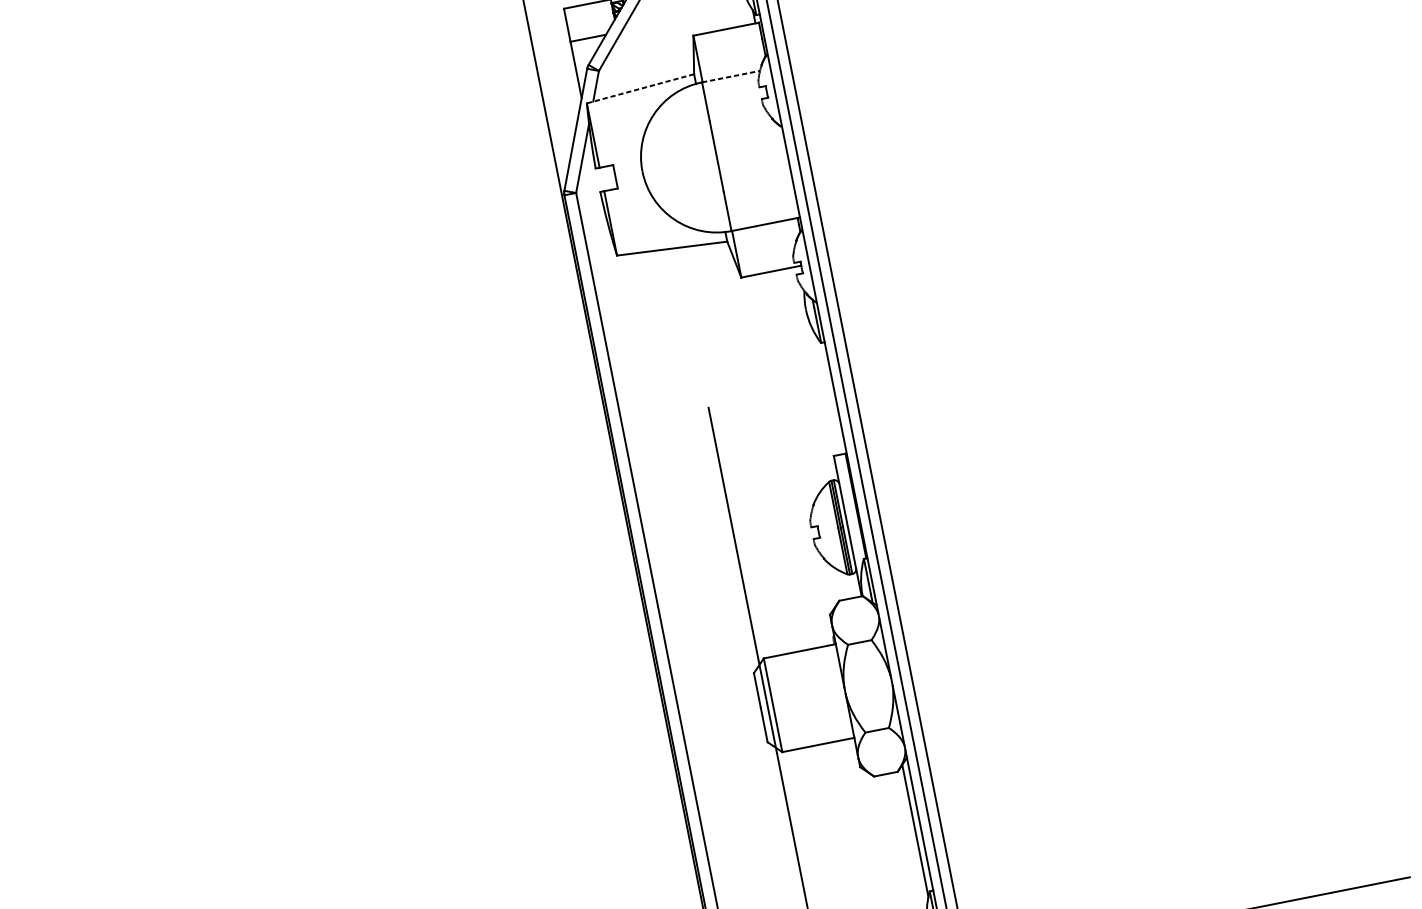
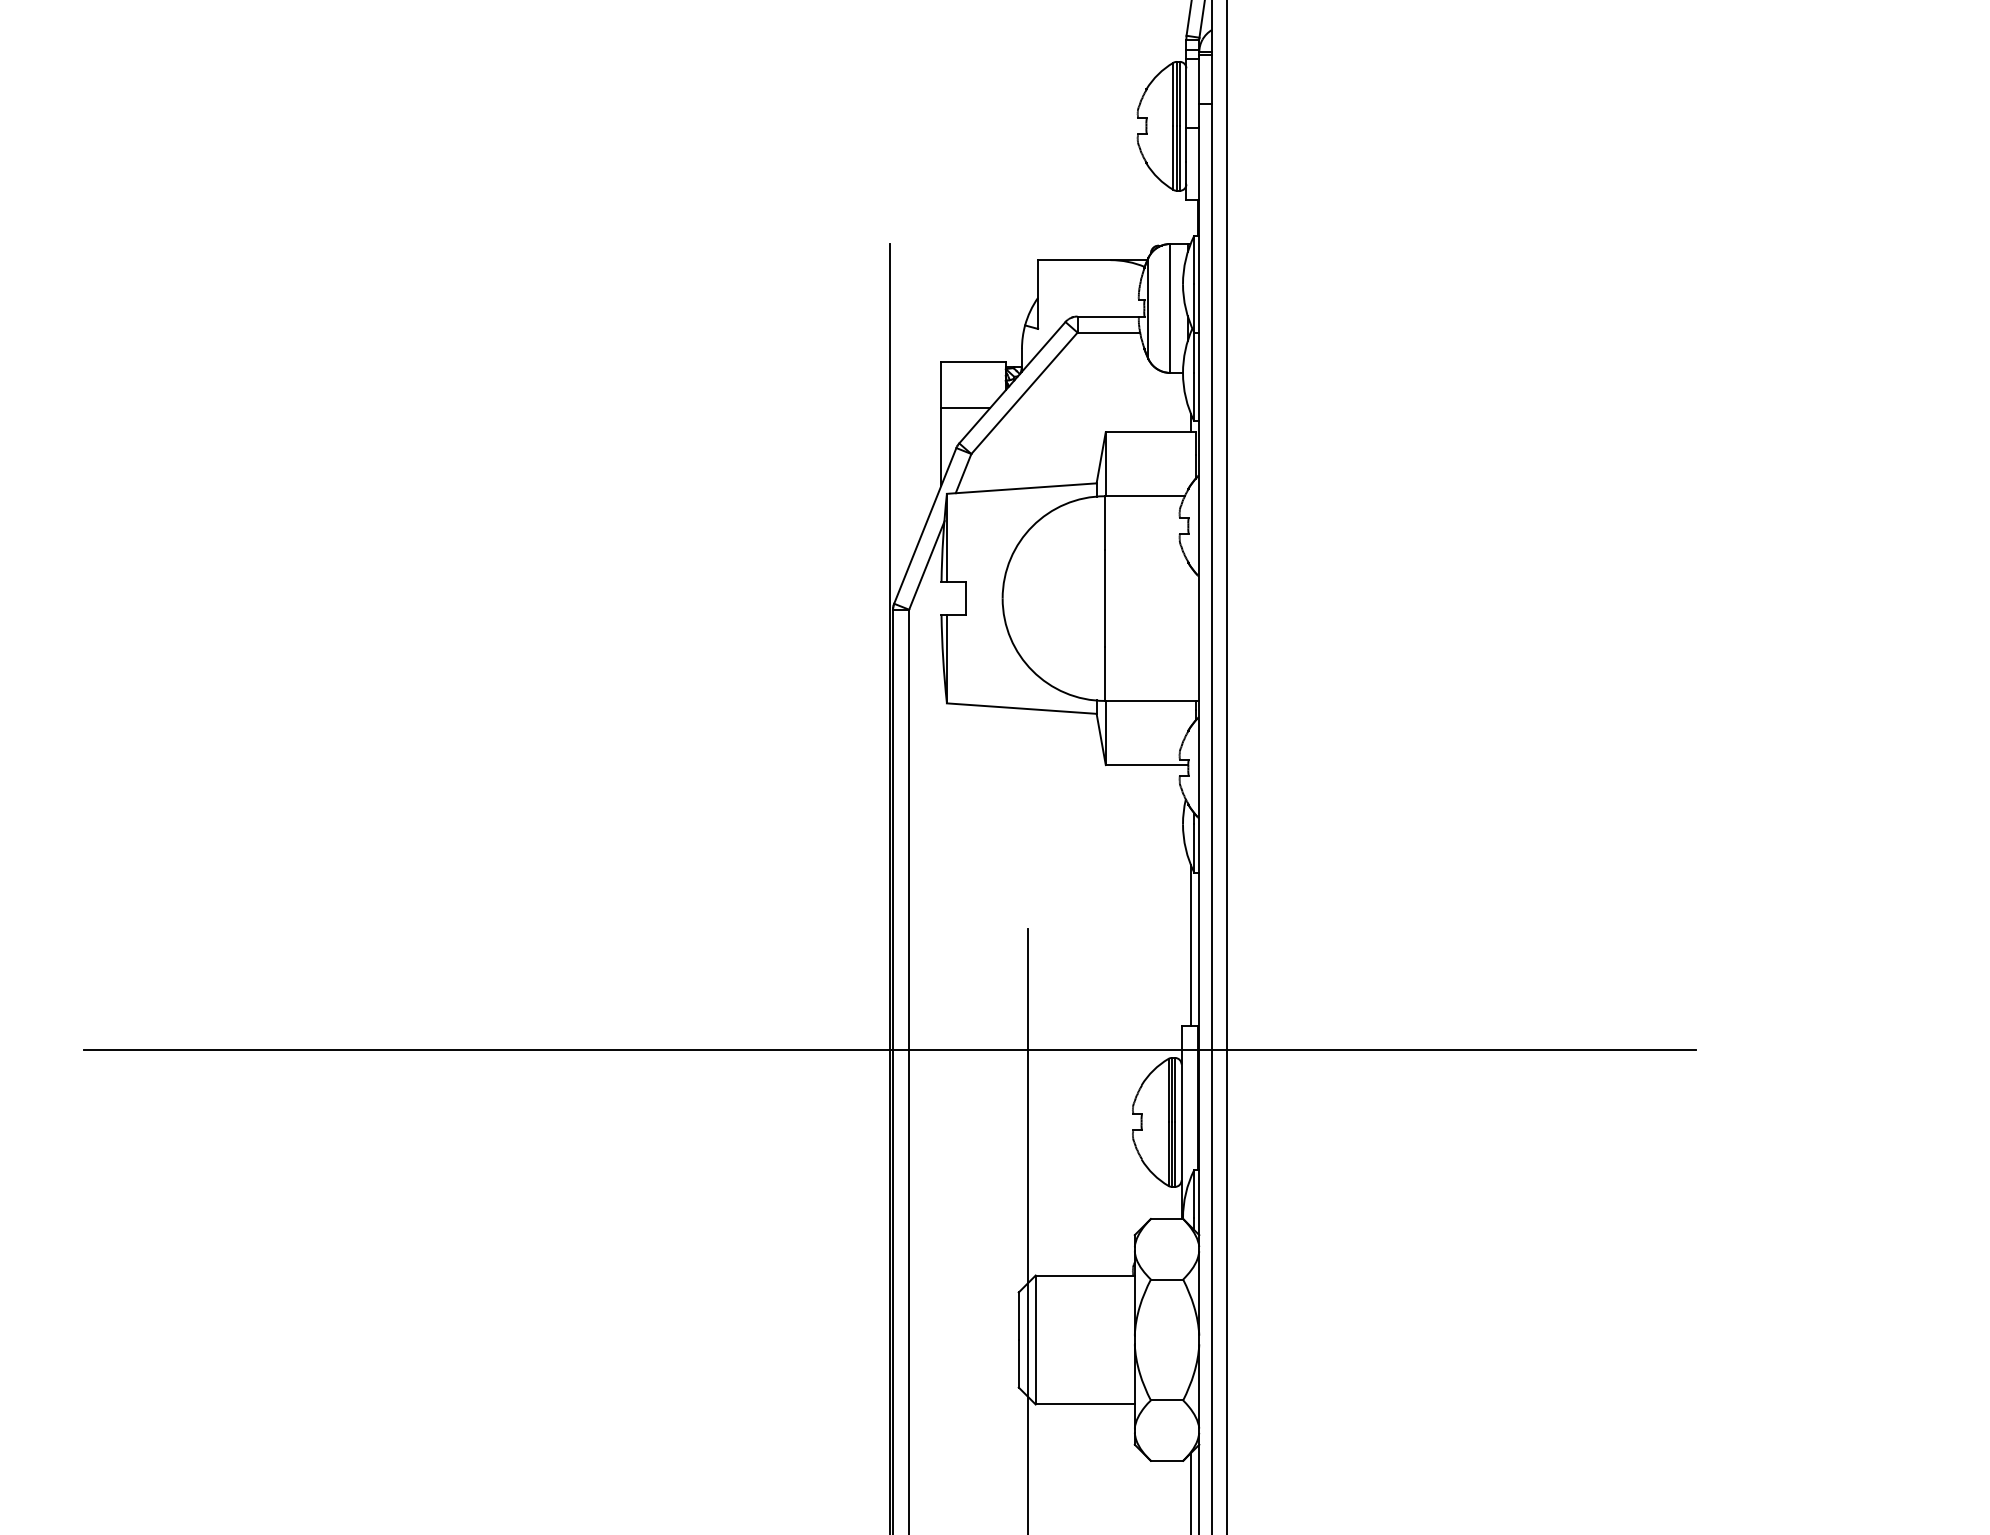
line: (730, 76) -> (1144, 496), dashed -> solid
line: (640, 88) -> (1021, 488), dashed -> solid
line: (829, 396) -> (1191, 945), added
line: (625, 515) -> (889, 1049), added

